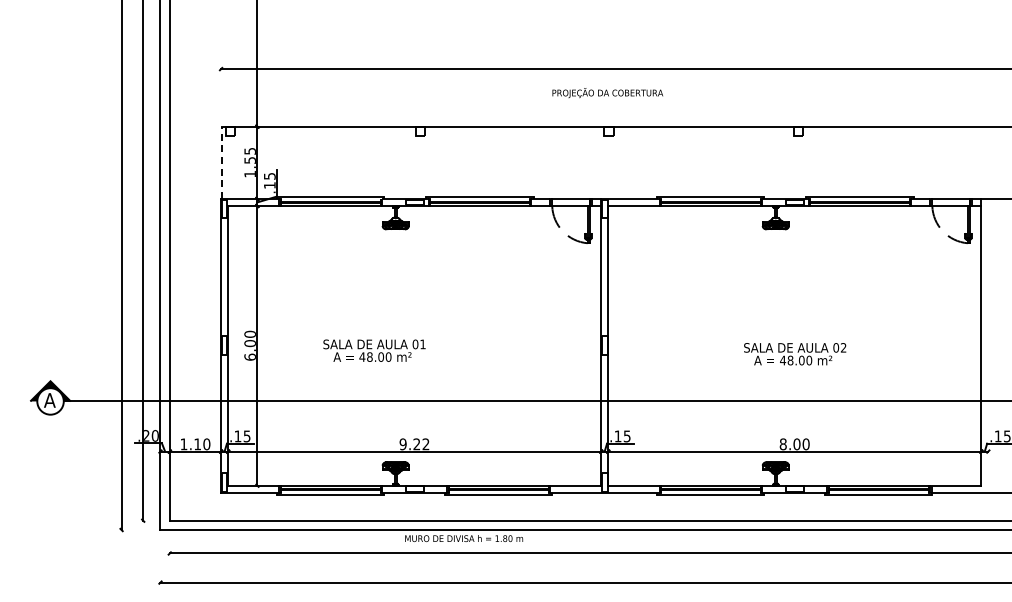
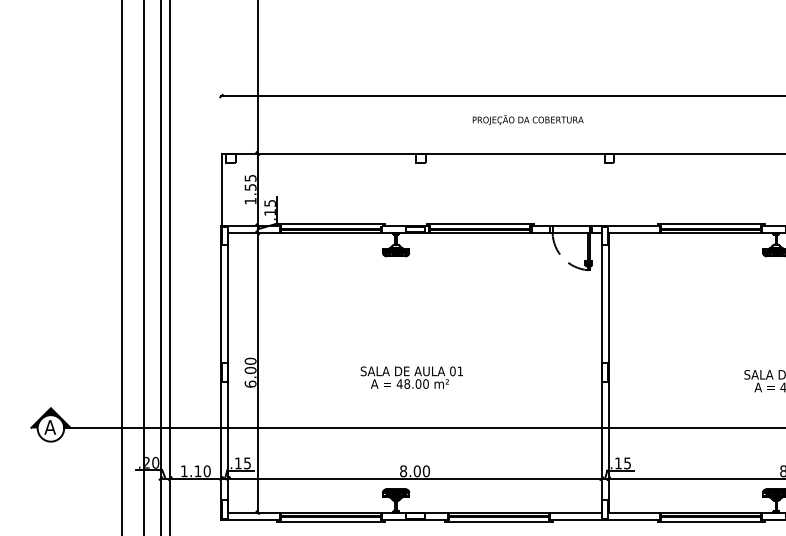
text: (607, 93) -> (527, 120), moved
line: (221, 162) -> (221, 189), dashed -> solid
text: (374, 350) -> (411, 377), moved
text: (414, 444) -> (414, 471), 9.22 -> 8.00

